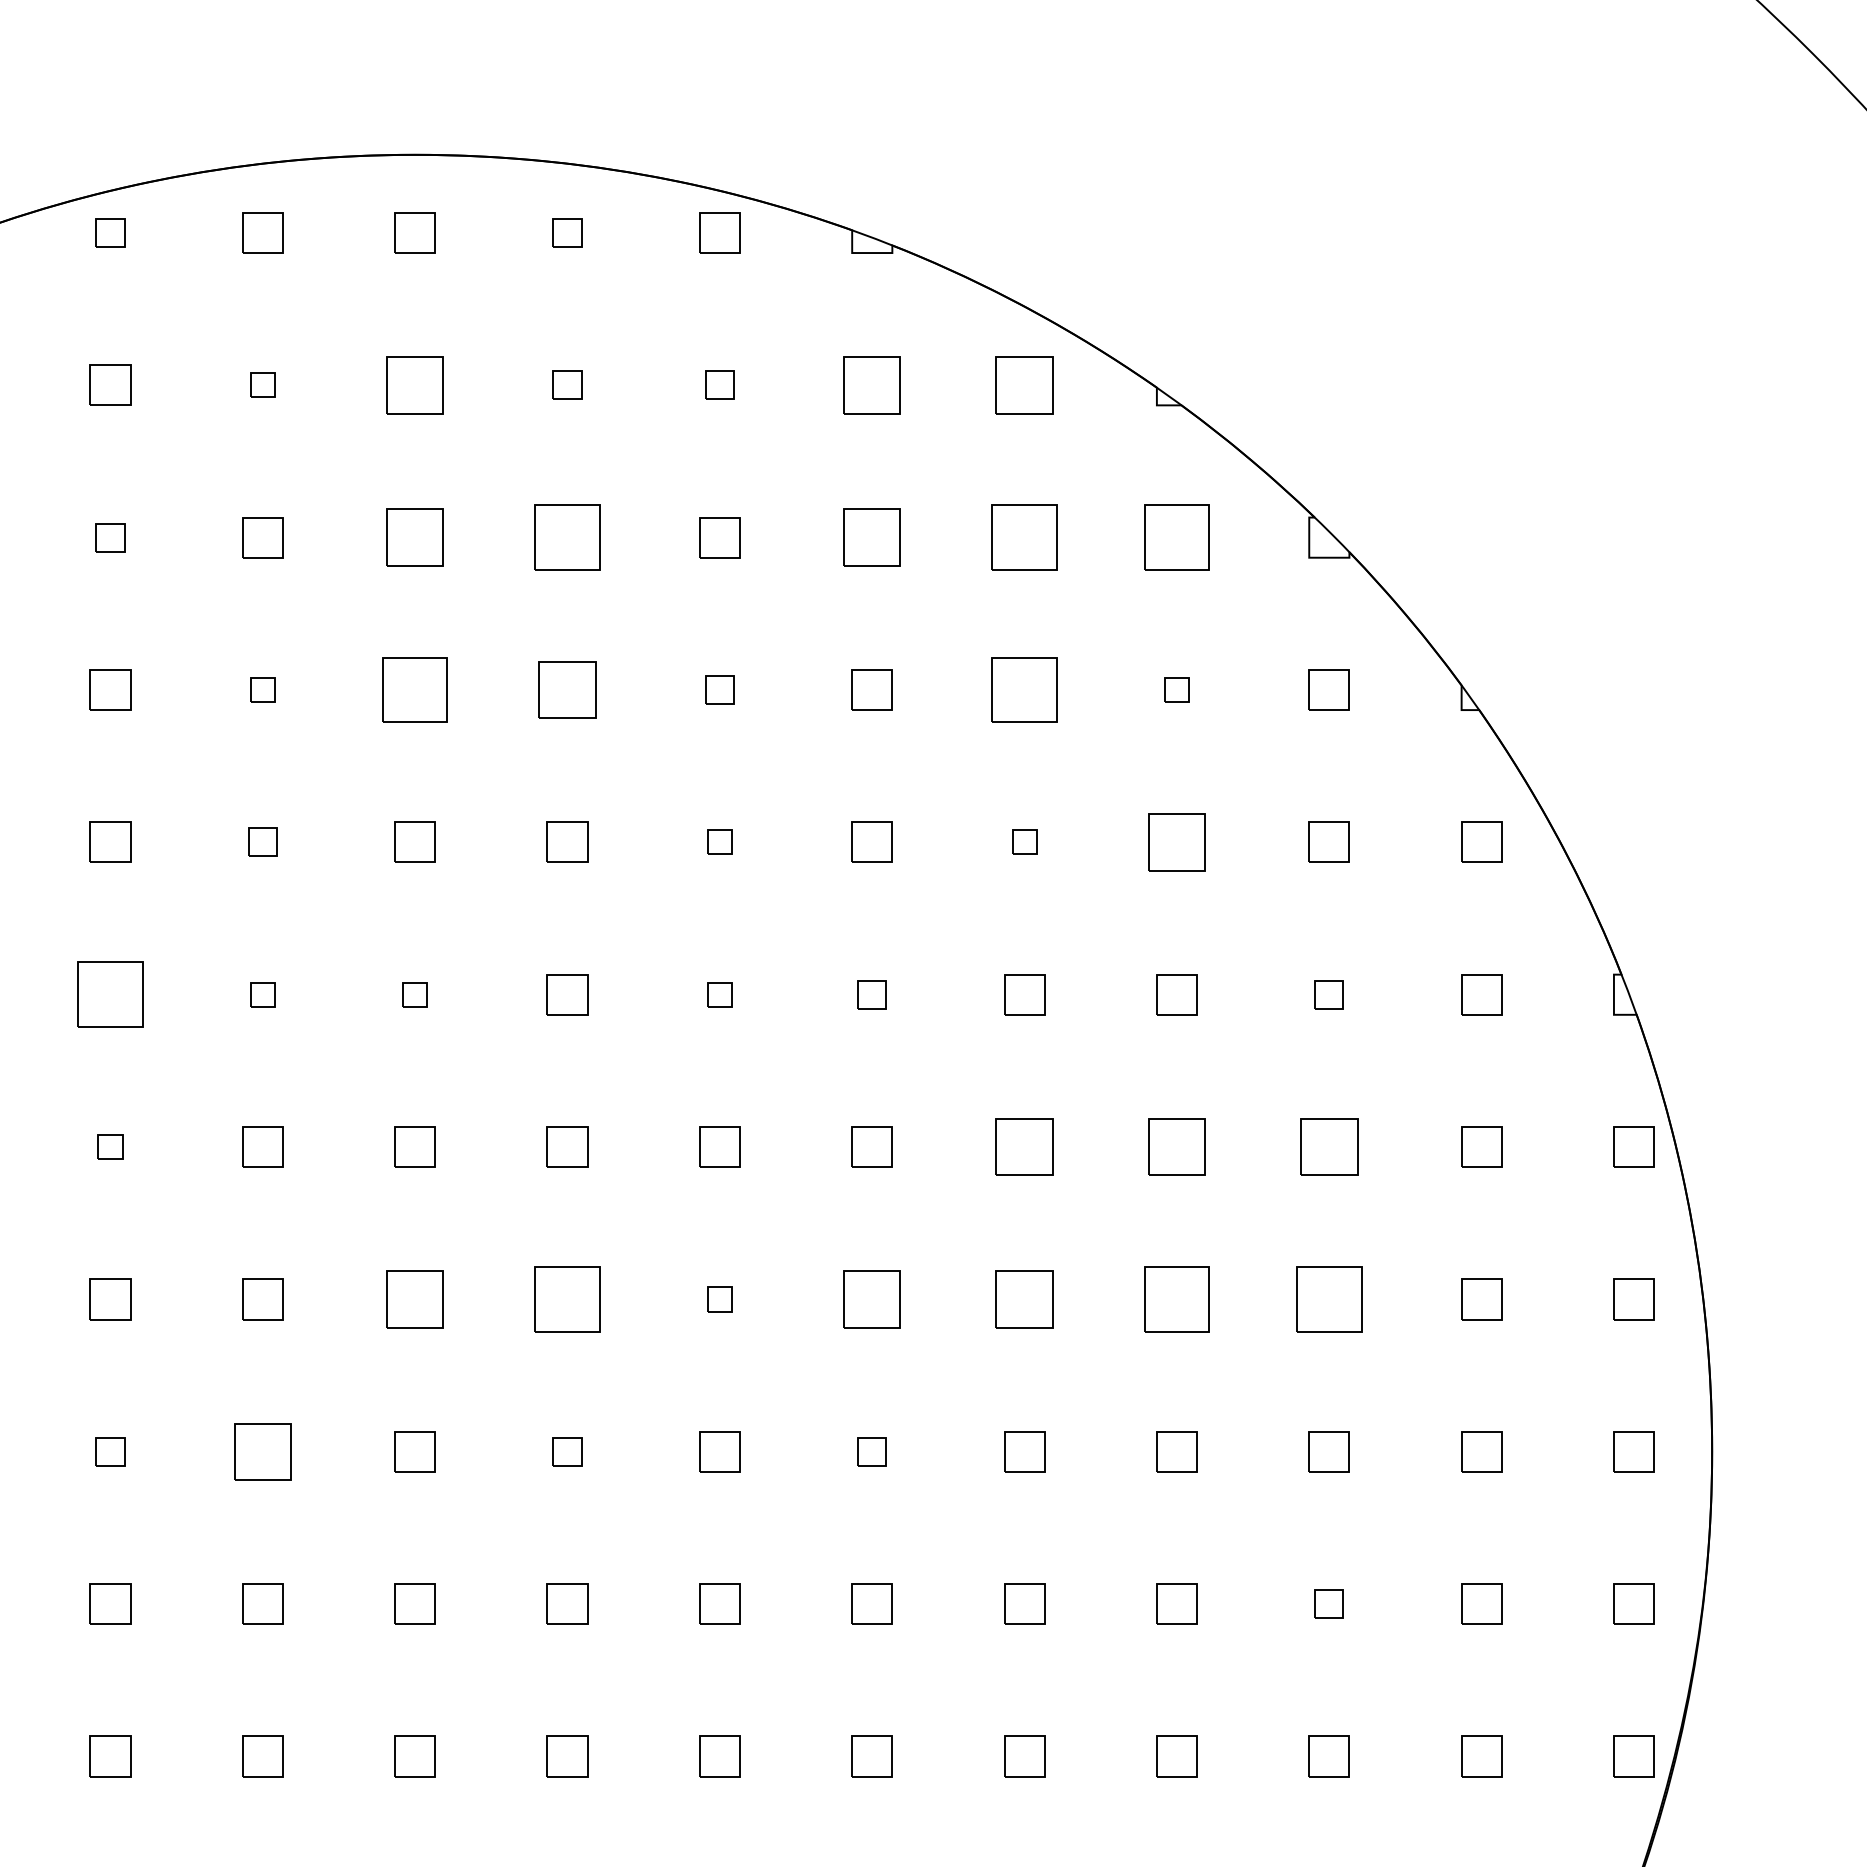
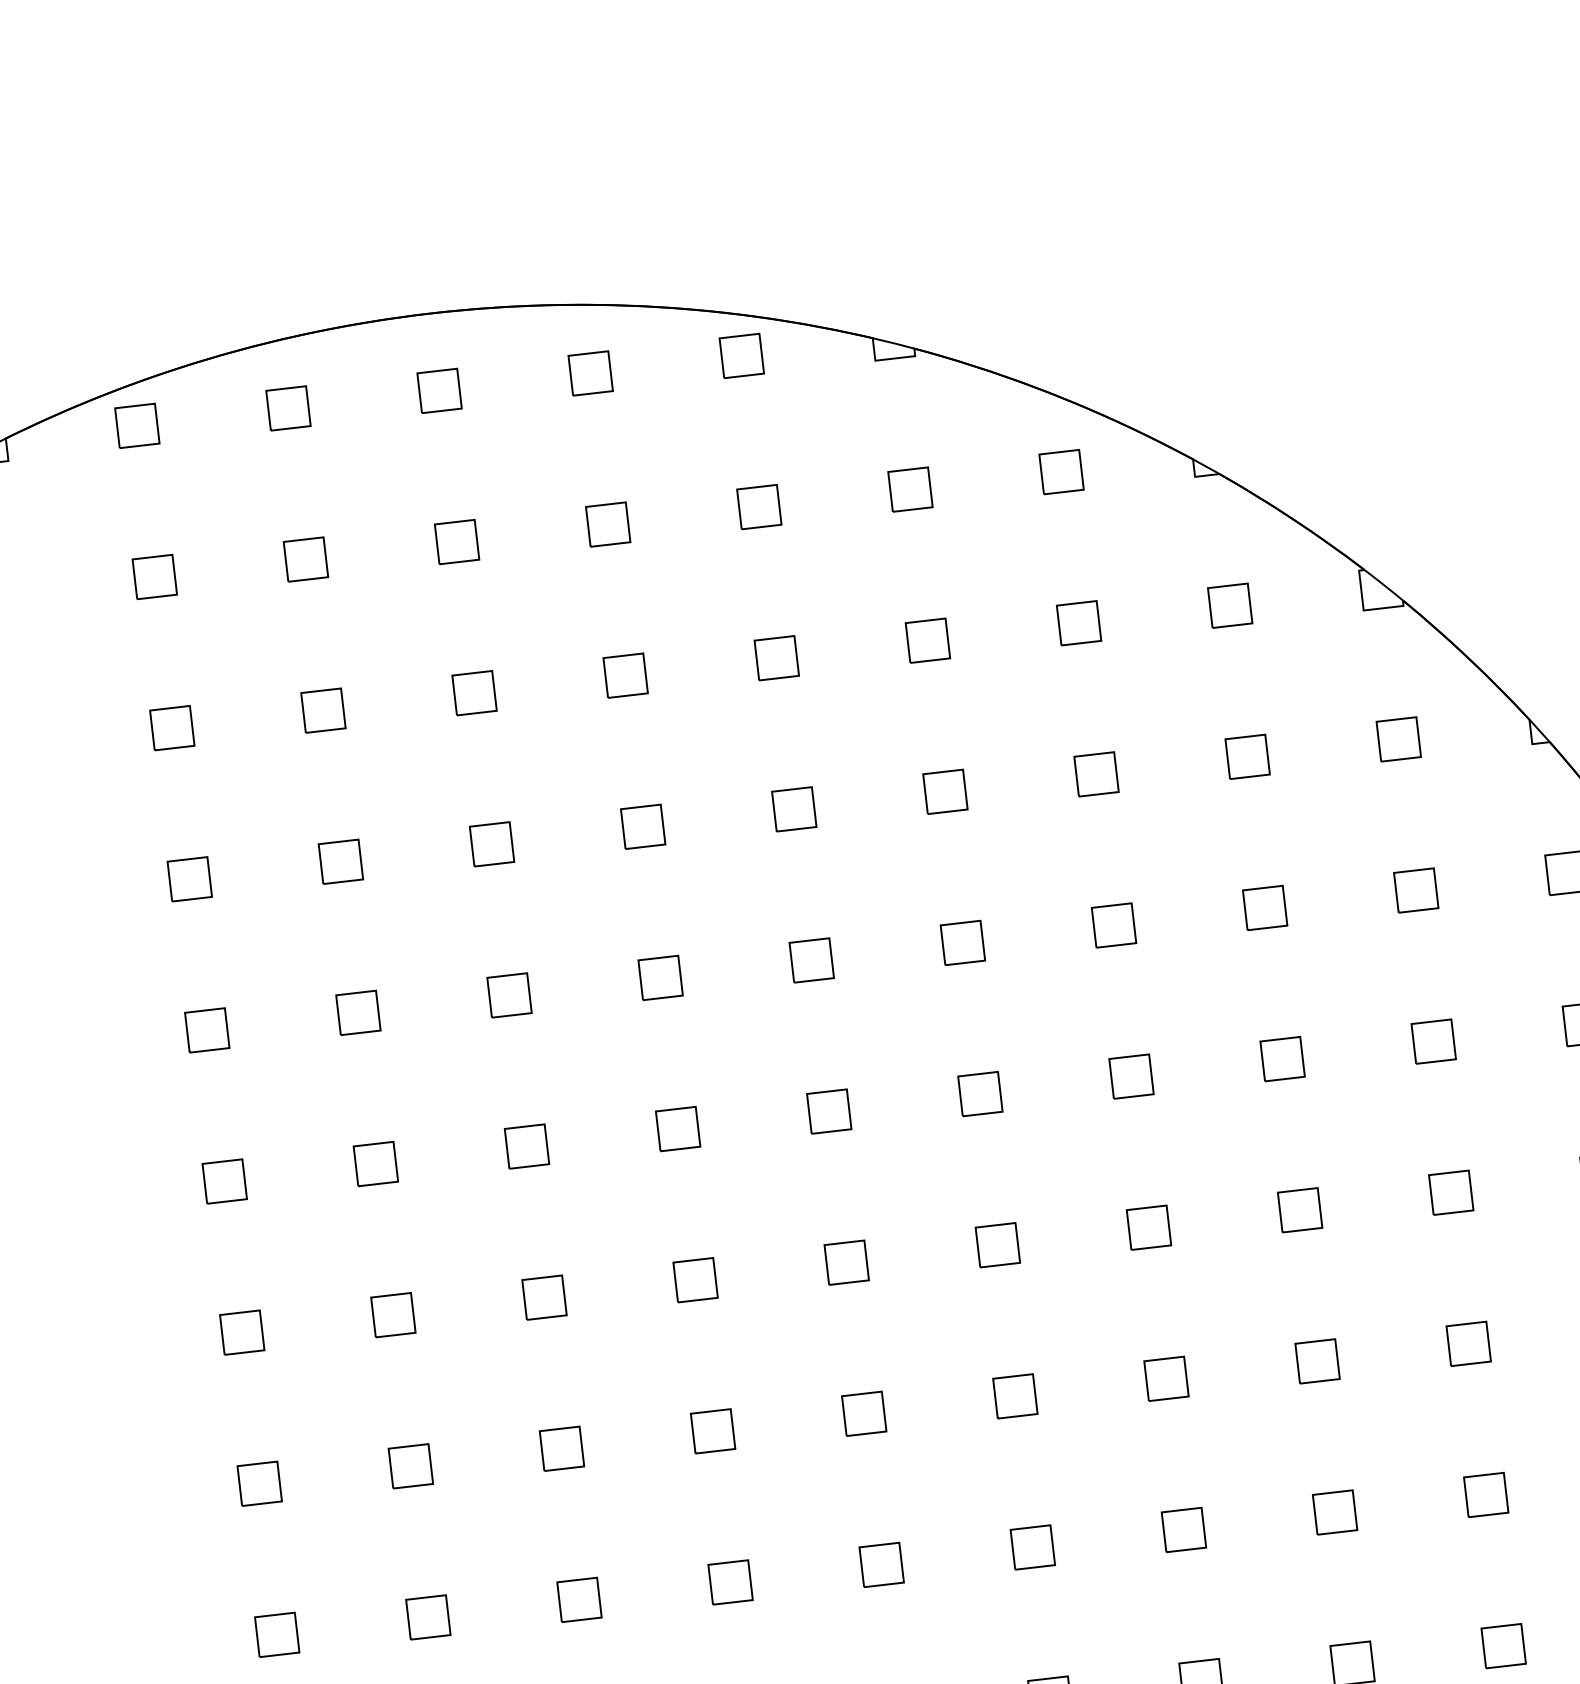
part: (110, 232) -> (137, 425), size x1.43
part: (567, 232) -> (590, 373), size x1.43
part: (262, 384) -> (305, 558), size x1.67
part: (414, 384) -> (456, 541), size x0.71
part: (567, 384) -> (608, 523), size x1.43
part: (719, 384) -> (758, 506), size x1.43
part: (871, 384) -> (909, 488), size x0.71
part: (1024, 384) -> (1061, 471), size x0.71
part: (110, 537) -> (172, 728), size x1.43
part: (414, 537) -> (473, 693), size x0.71
part: (567, 537) -> (625, 675), size x0.62
part: (871, 537) -> (927, 640), size x0.71
part: (1024, 537) -> (1078, 623), size x0.62
part: (1176, 537) -> (1229, 605), size x0.62
part: (262, 689) -> (340, 861), size x1.67
part: (414, 689) -> (491, 843), size x0.62
part: (567, 689) -> (643, 826), size x0.71
part: (719, 689) -> (793, 808), size x1.43
part: (1024, 689) -> (1096, 773), size x0.62
part: (1176, 689) -> (1247, 756), size x1.67
part: (262, 841) -> (358, 1012), size x1.43
part: (719, 841) -> (811, 959), size x1.67
part: (1024, 841) -> (1113, 924), size x1.67
part: (1176, 841) -> (1264, 907), size x0.71
part: (110, 994) -> (224, 1181), size x0.62
part: (262, 994) -> (375, 1163), size x1.67
part: (414, 994) -> (526, 1146), size x1.67
part: (719, 994) -> (828, 1111), size x1.67
part: (871, 994) -> (979, 1093), size x1.43
part: (1328, 994) -> (1432, 1041), size x1.43
part: (110, 1146) -> (242, 1332), size x1.67
part: (1024, 1146) -> (1148, 1227), size x0.71
part: (1176, 1146) -> (1299, 1209), size x0.71
part: (1328, 1146) -> (1450, 1192), size x0.71
part: (414, 1299) -> (561, 1448), size x0.71
part: (567, 1299) -> (713, 1431), size x0.62
part: (719, 1299) -> (863, 1413), size x1.67
part: (871, 1299) -> (1014, 1396), size x0.71
part: (1024, 1299) -> (1166, 1378), size x0.71
part: (1176, 1299) -> (1317, 1361), size x0.62
part: (1328, 1299) -> (1467, 1344), size x0.62
part: (110, 1451) -> (277, 1634), size x1.43
part: (262, 1451) -> (428, 1617), size x0.71
part: (567, 1451) -> (730, 1582), size x1.43
part: (871, 1451) -> (1032, 1547), size x1.43
part: (1328, 1603) -> (1502, 1645), size x1.43

